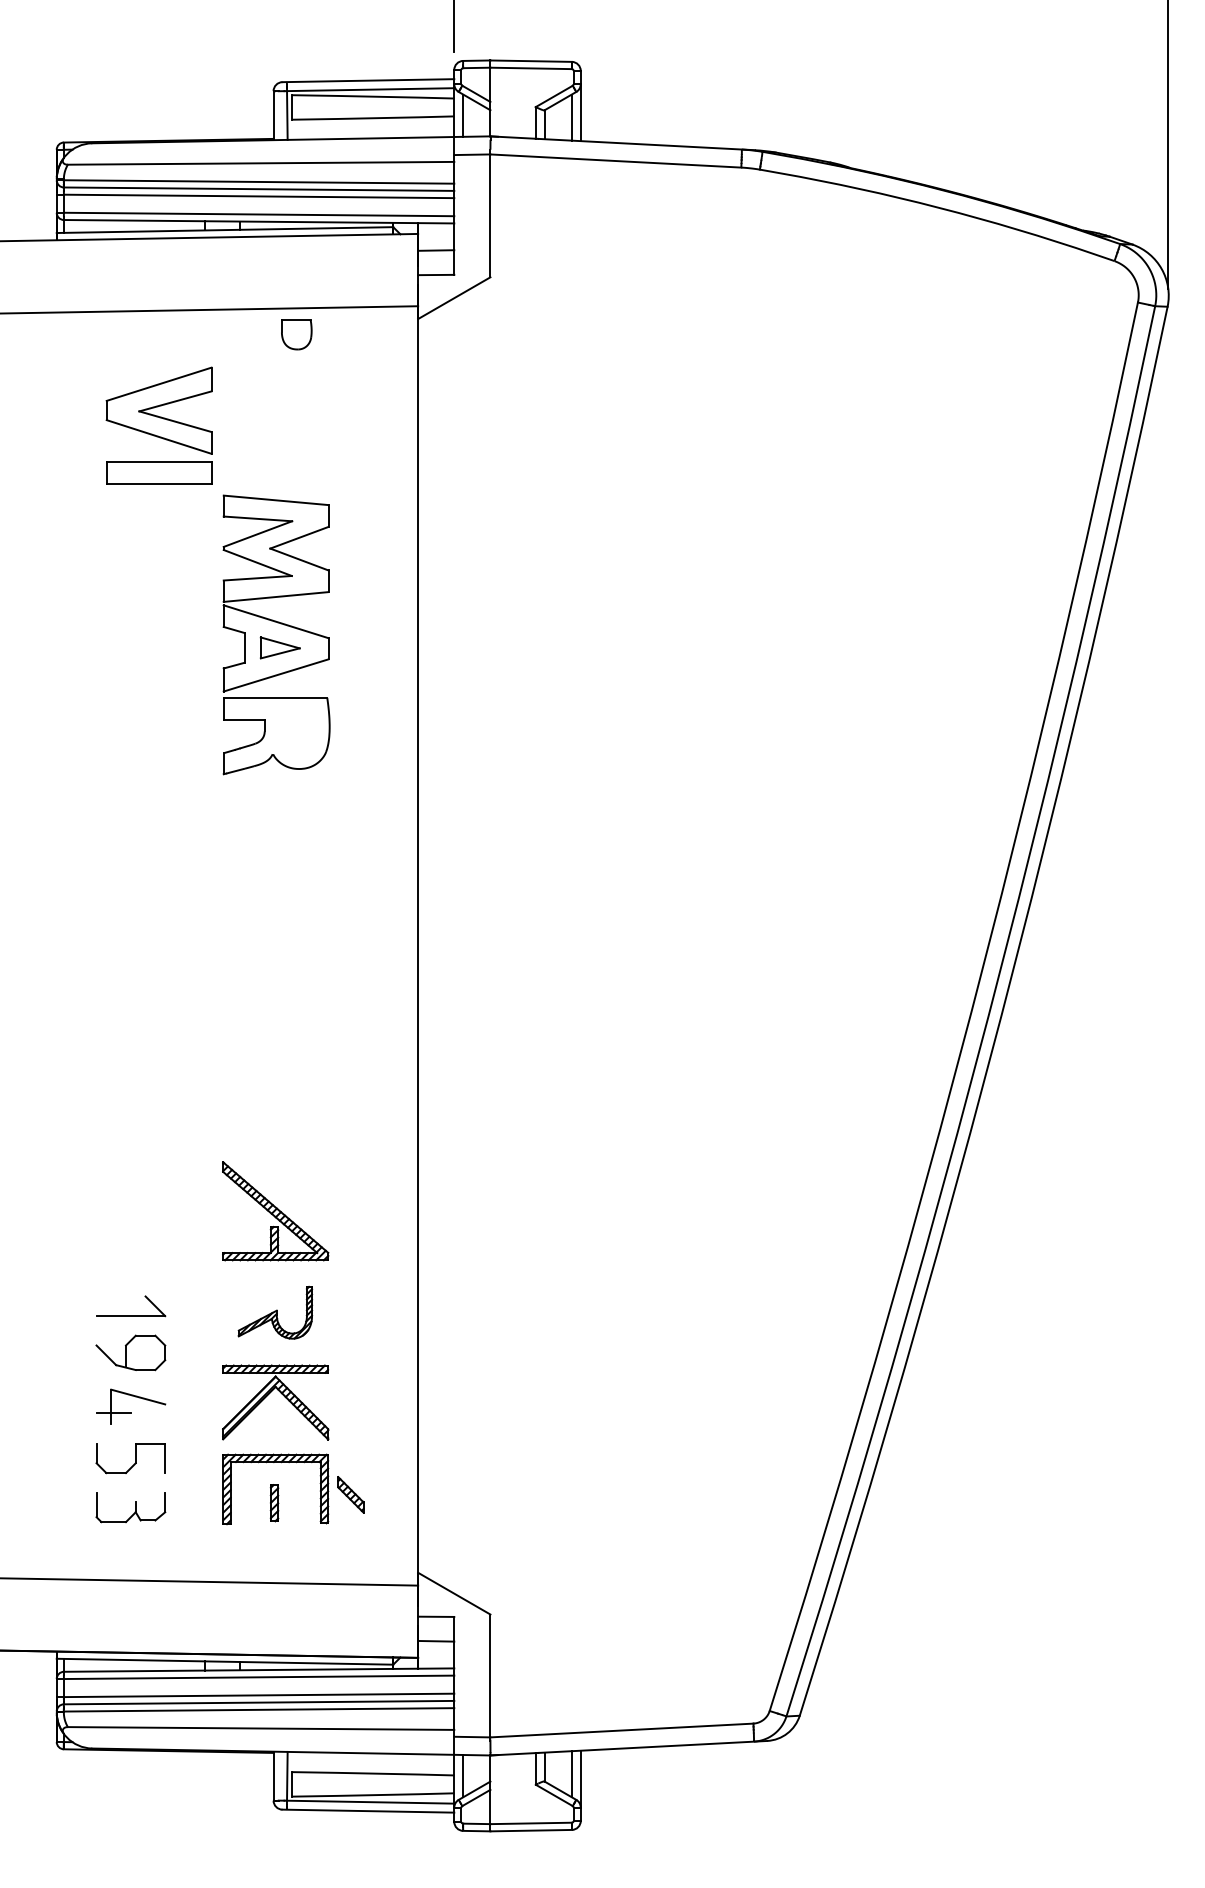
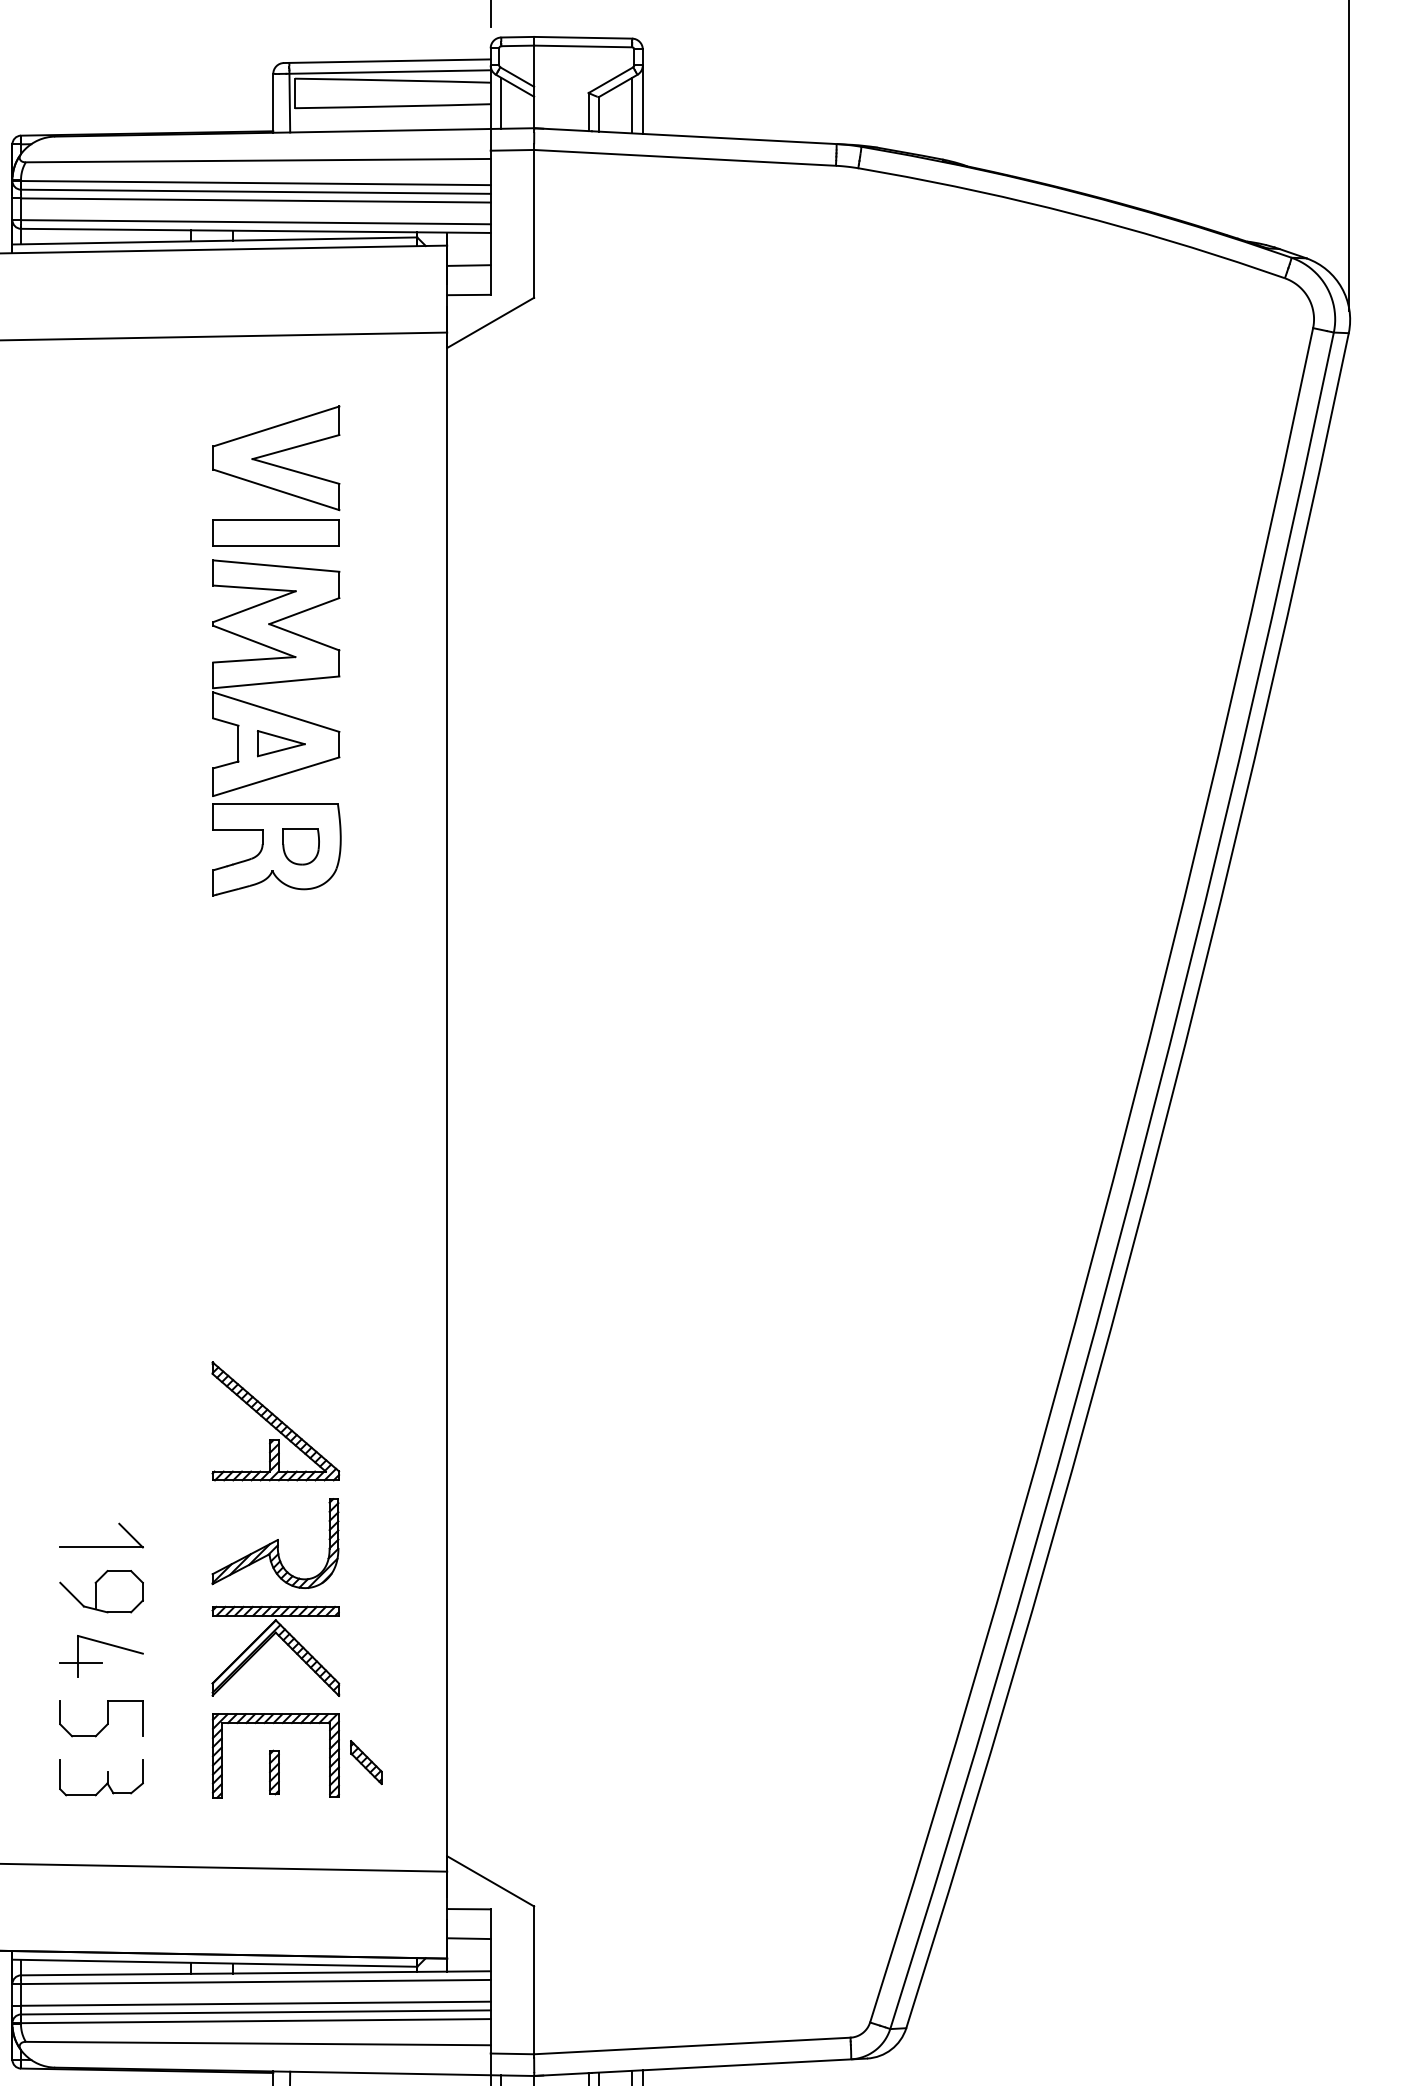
part: (296, 334) -> (300, 846), moved
part: (158, 425) -> (275, 476), moved
part: (275, 1312) -> (275, 1543), size x1.43

